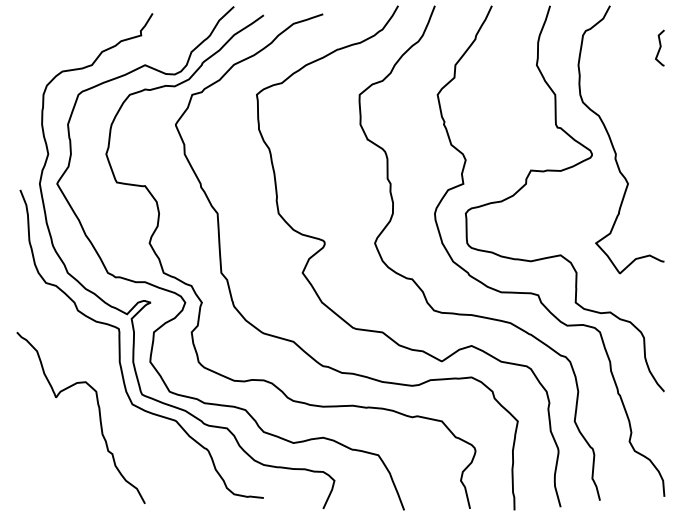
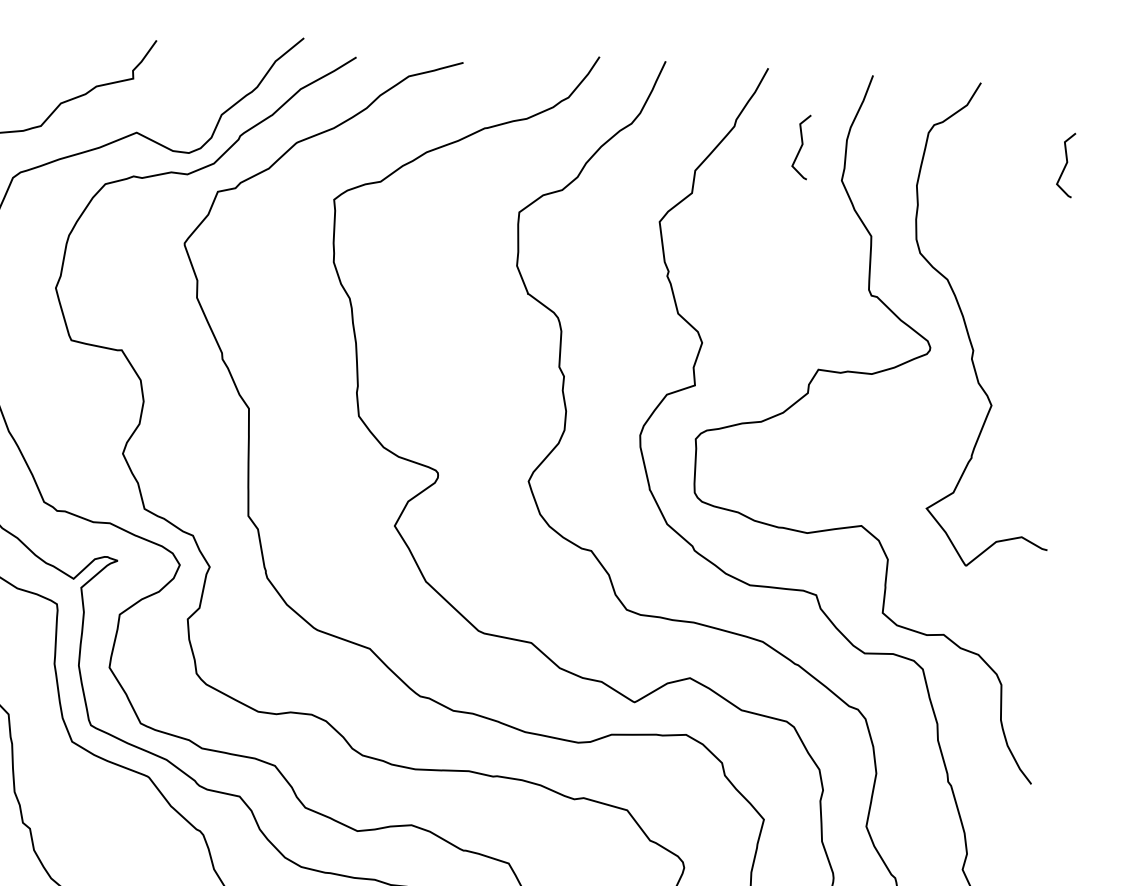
curve: (512, 47) -> (800, 145), added

